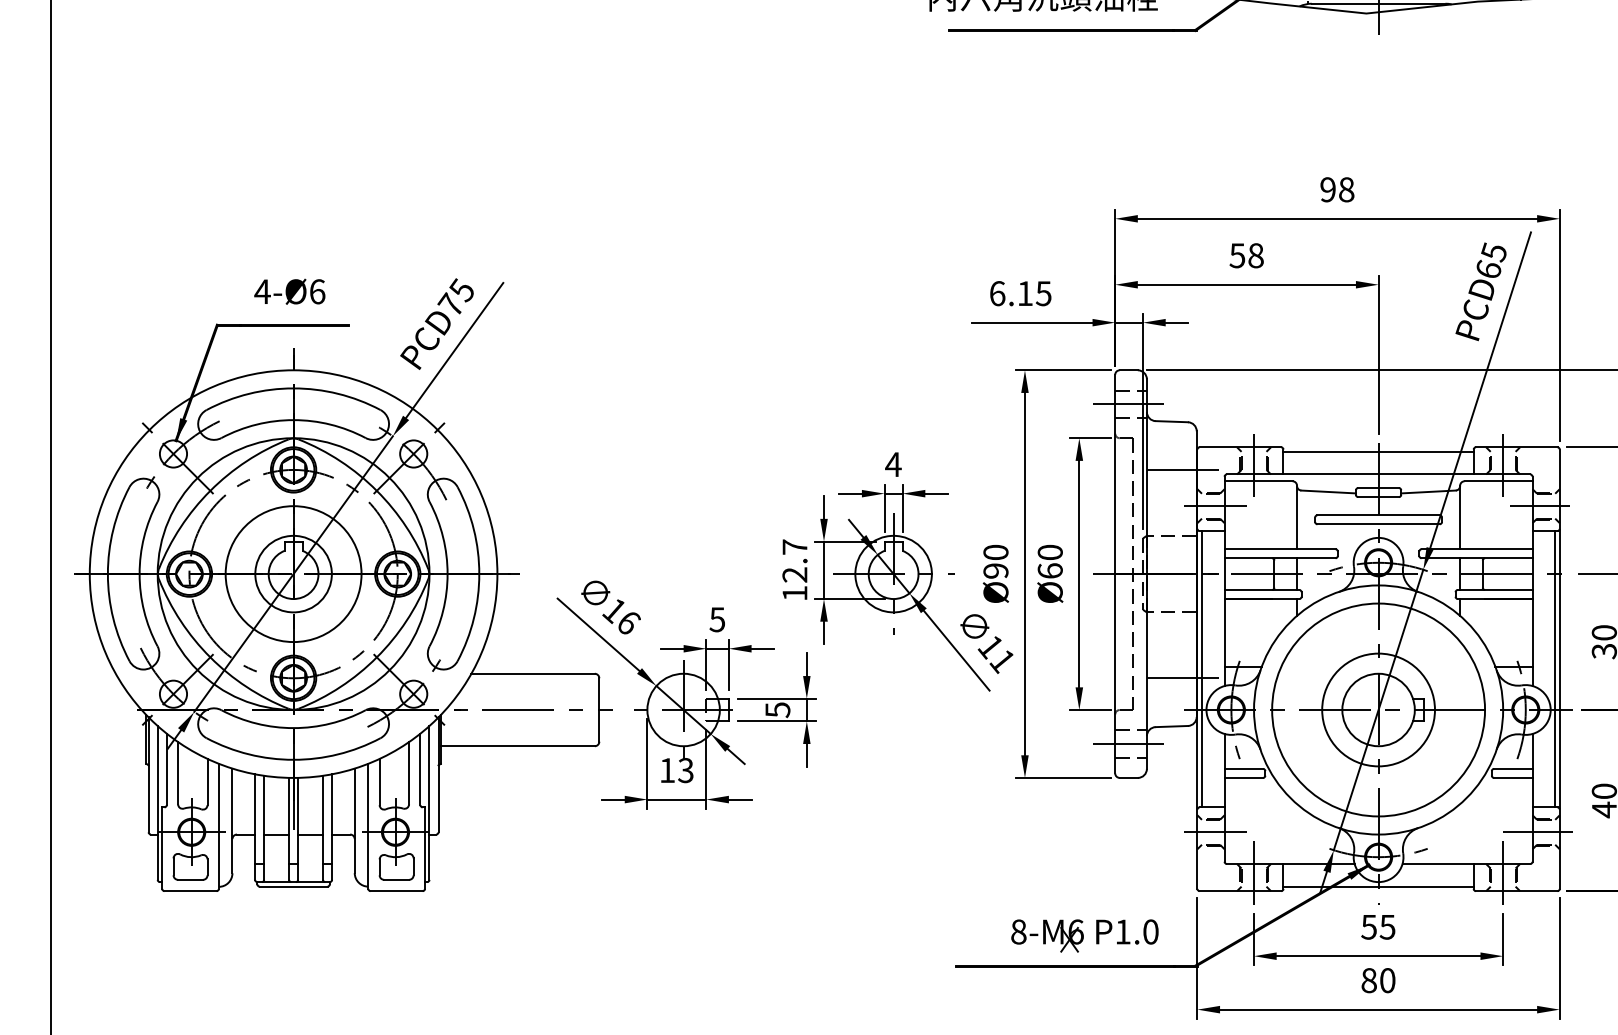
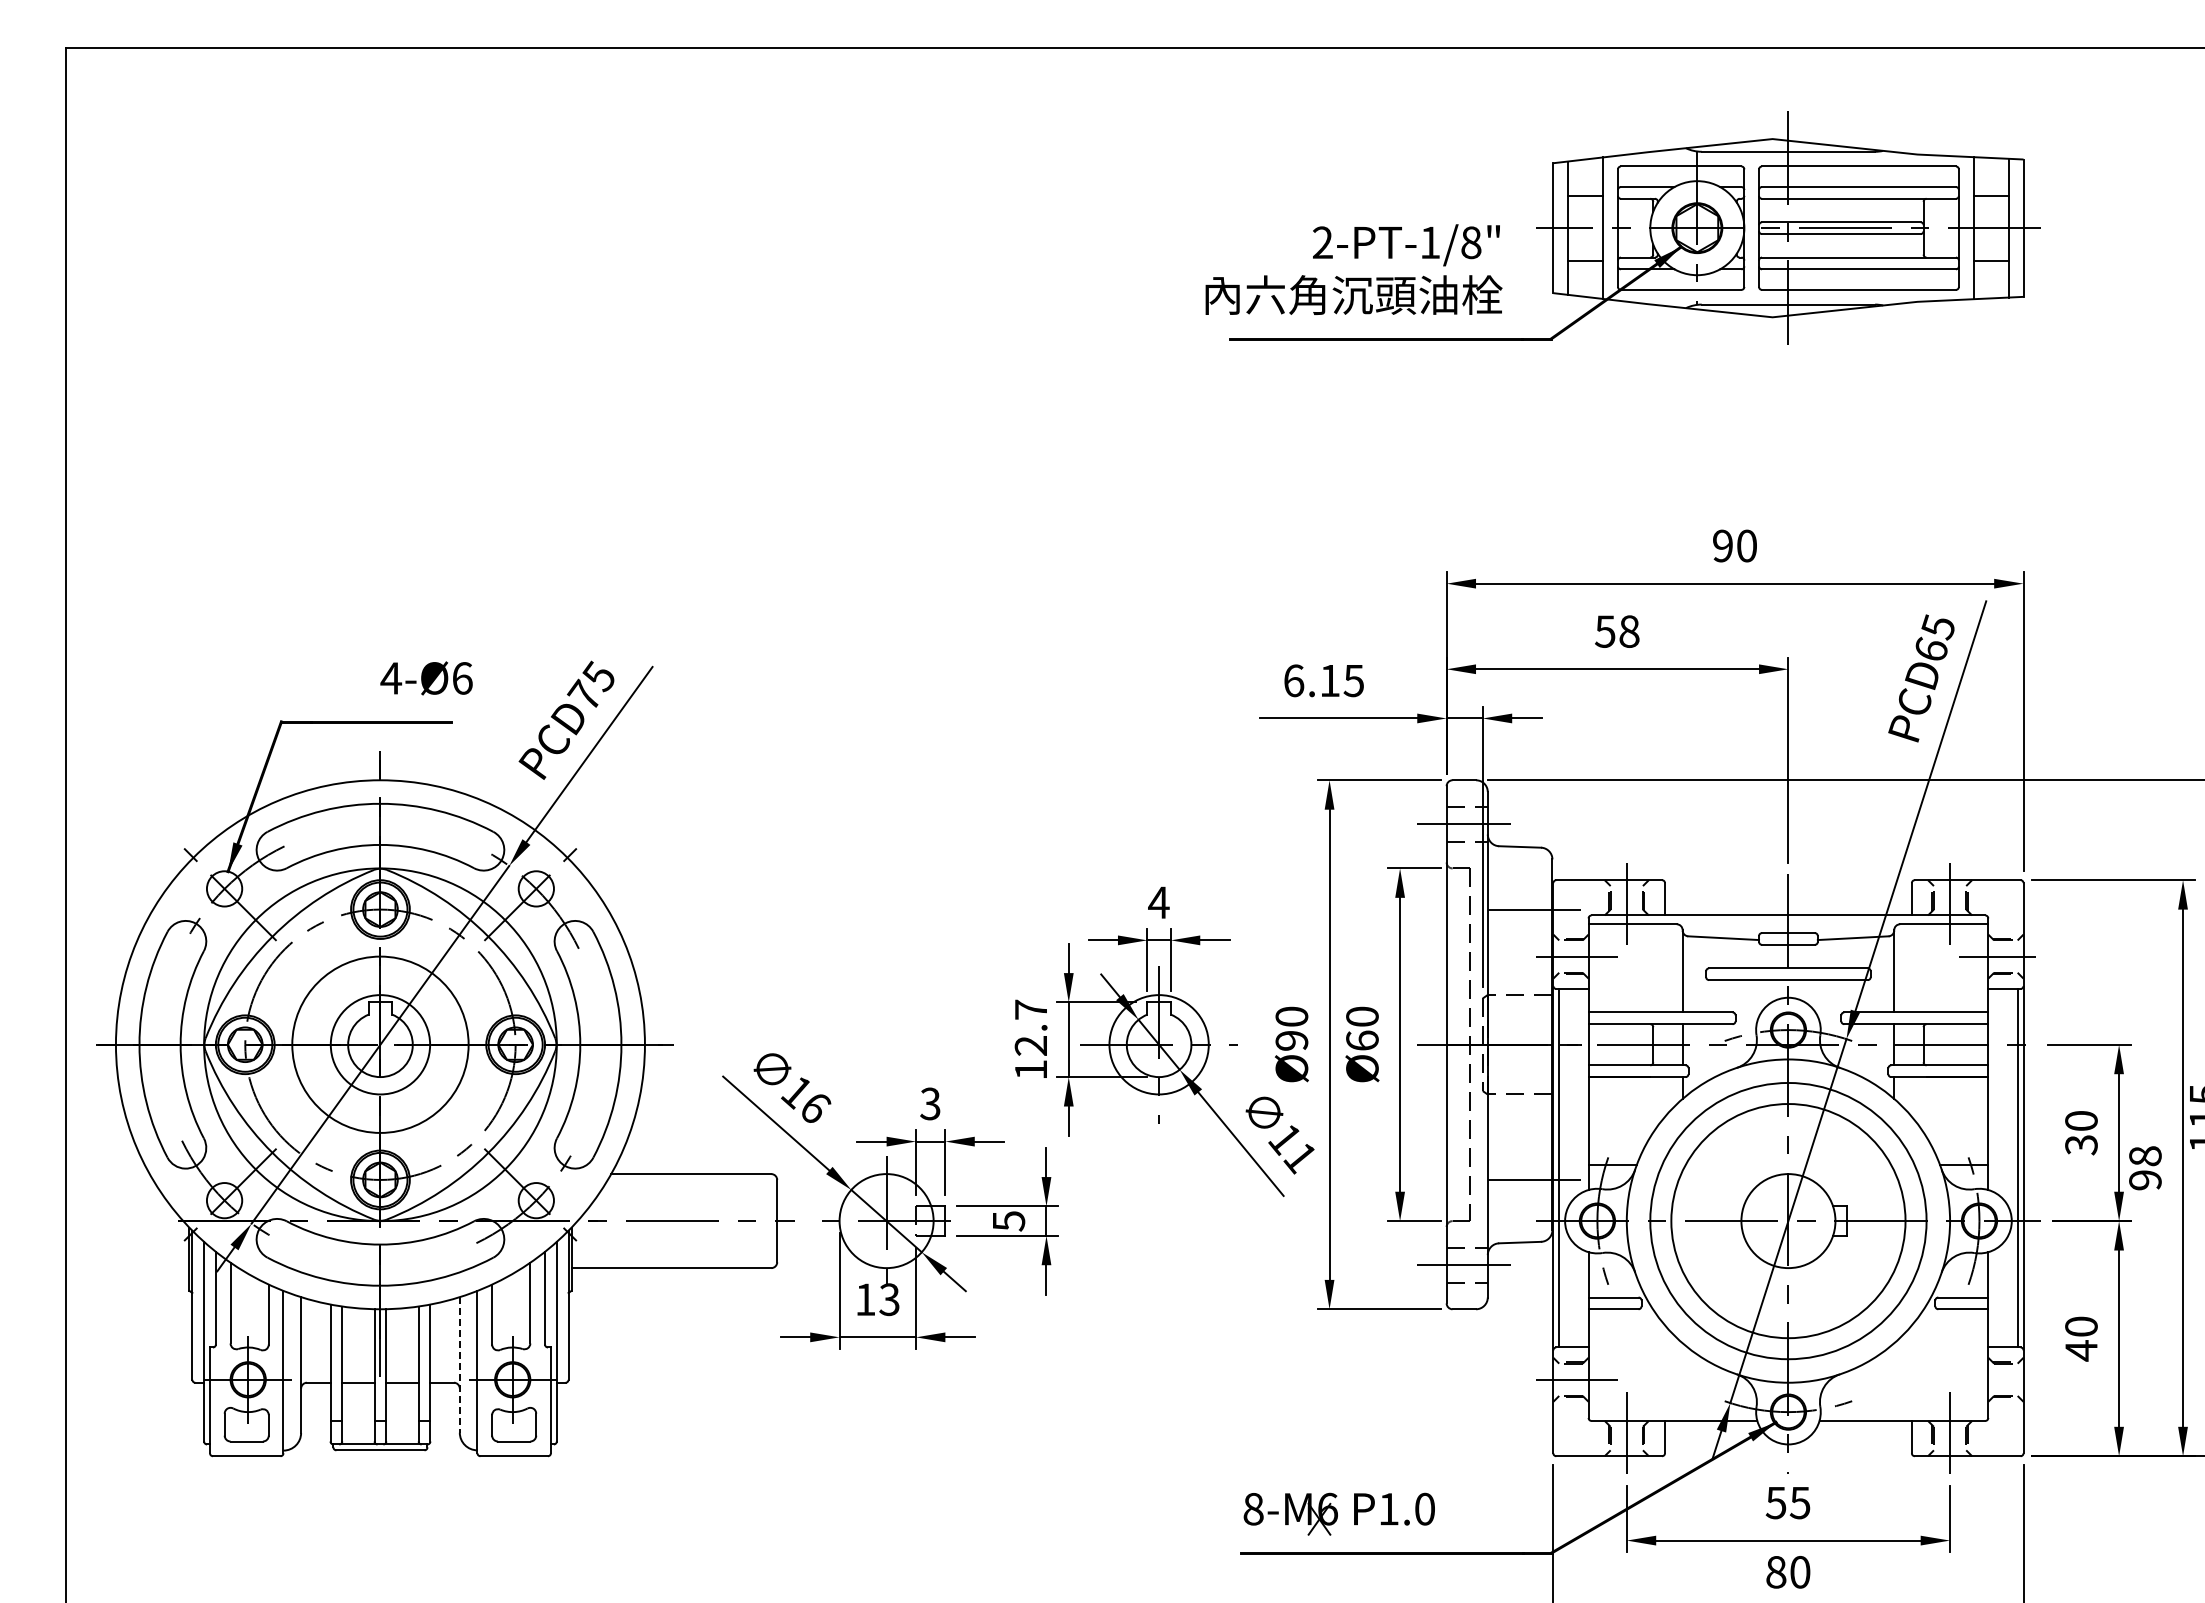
text: (1347, 189) -> (1747, 545), 98 -> 90
text: (289, 291) -> (426, 678), moved
line: (1378, 452) -> (1788, 886), removed
text: (717, 619) -> (930, 1103), 5 -> 3
circle: (1378, 709) -> (1788, 1220), size x1.6
line: (354, 820) -> (459, 1364), solid -> dashed
line: (1538, 832) -> (1995, 1379), removed
line: (1378, 886) -> (1788, 1450), removed
part: (1084, 935) -> (1338, 1513), moved

